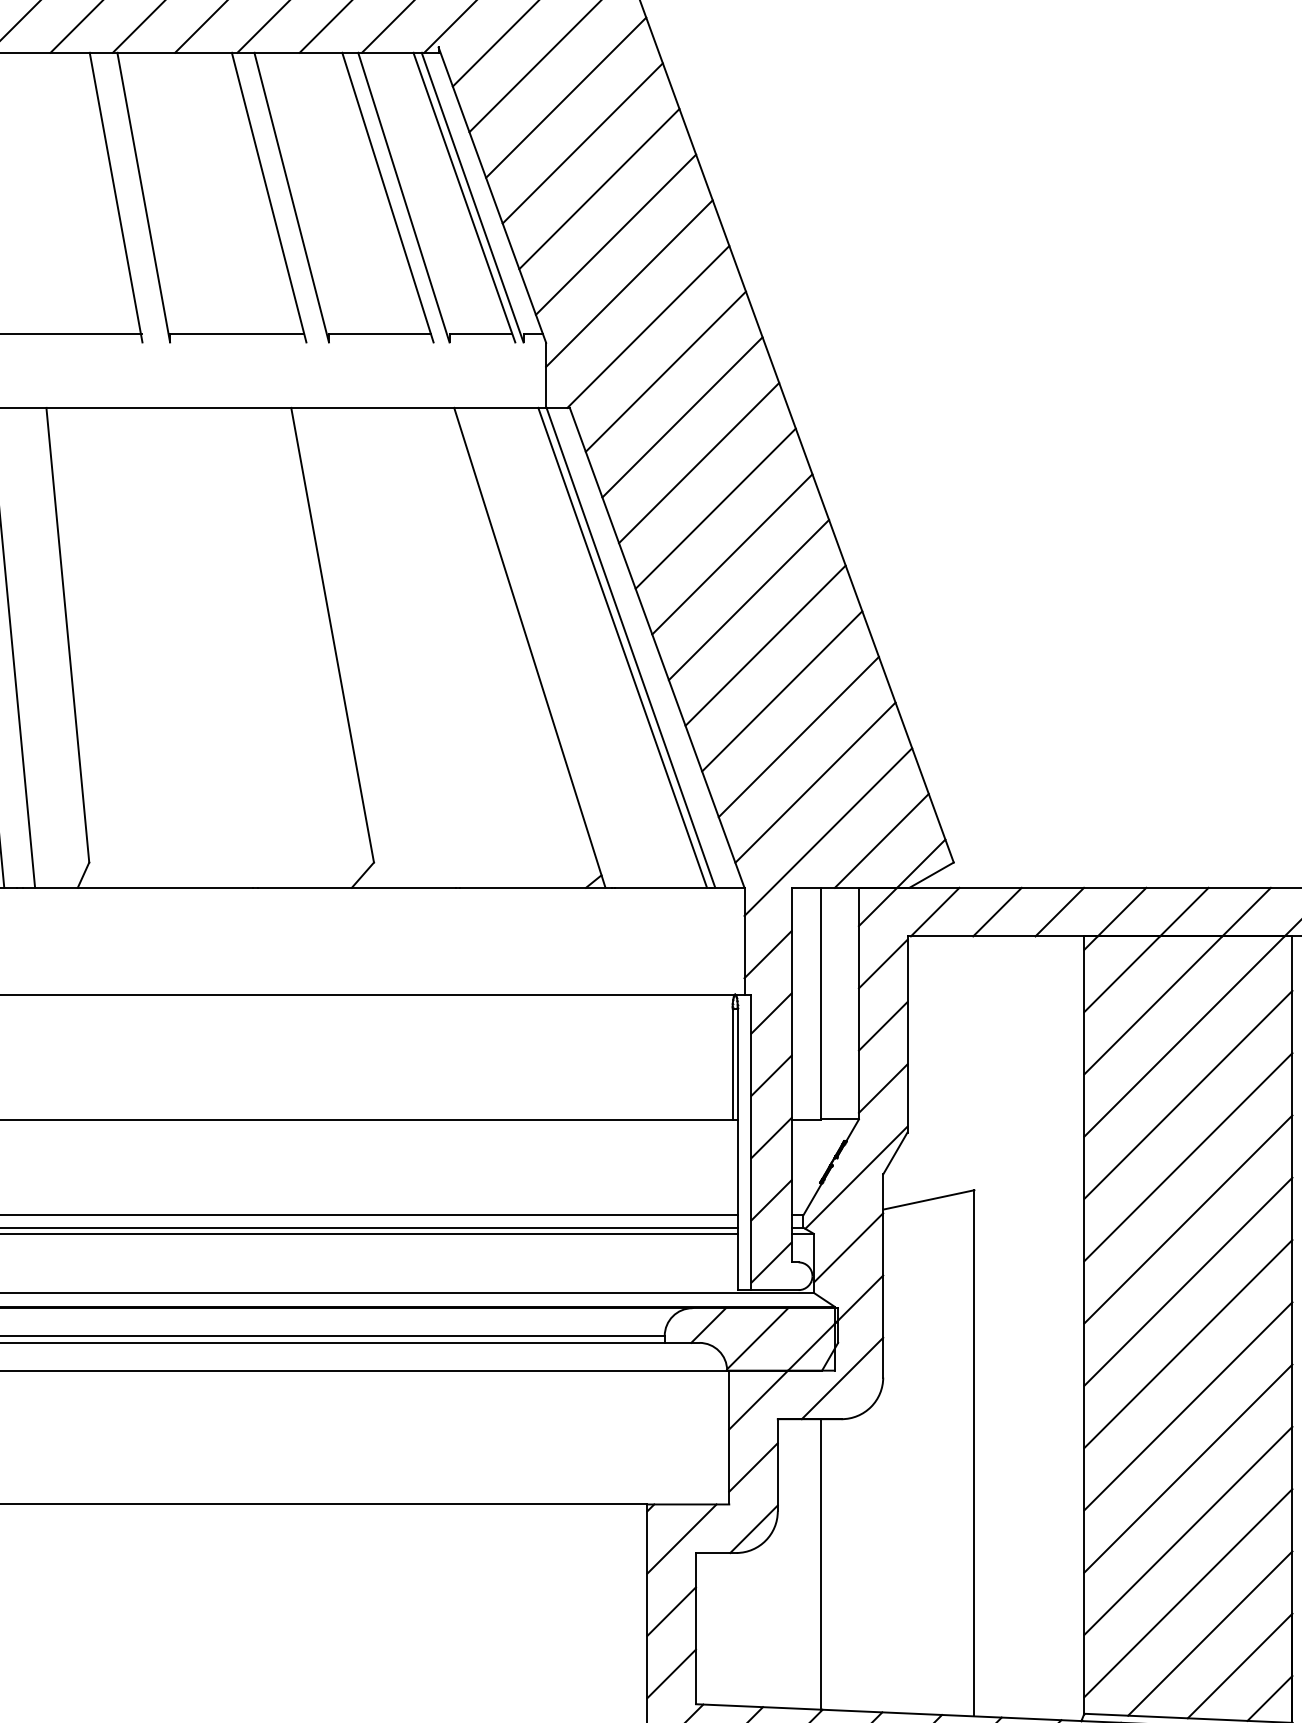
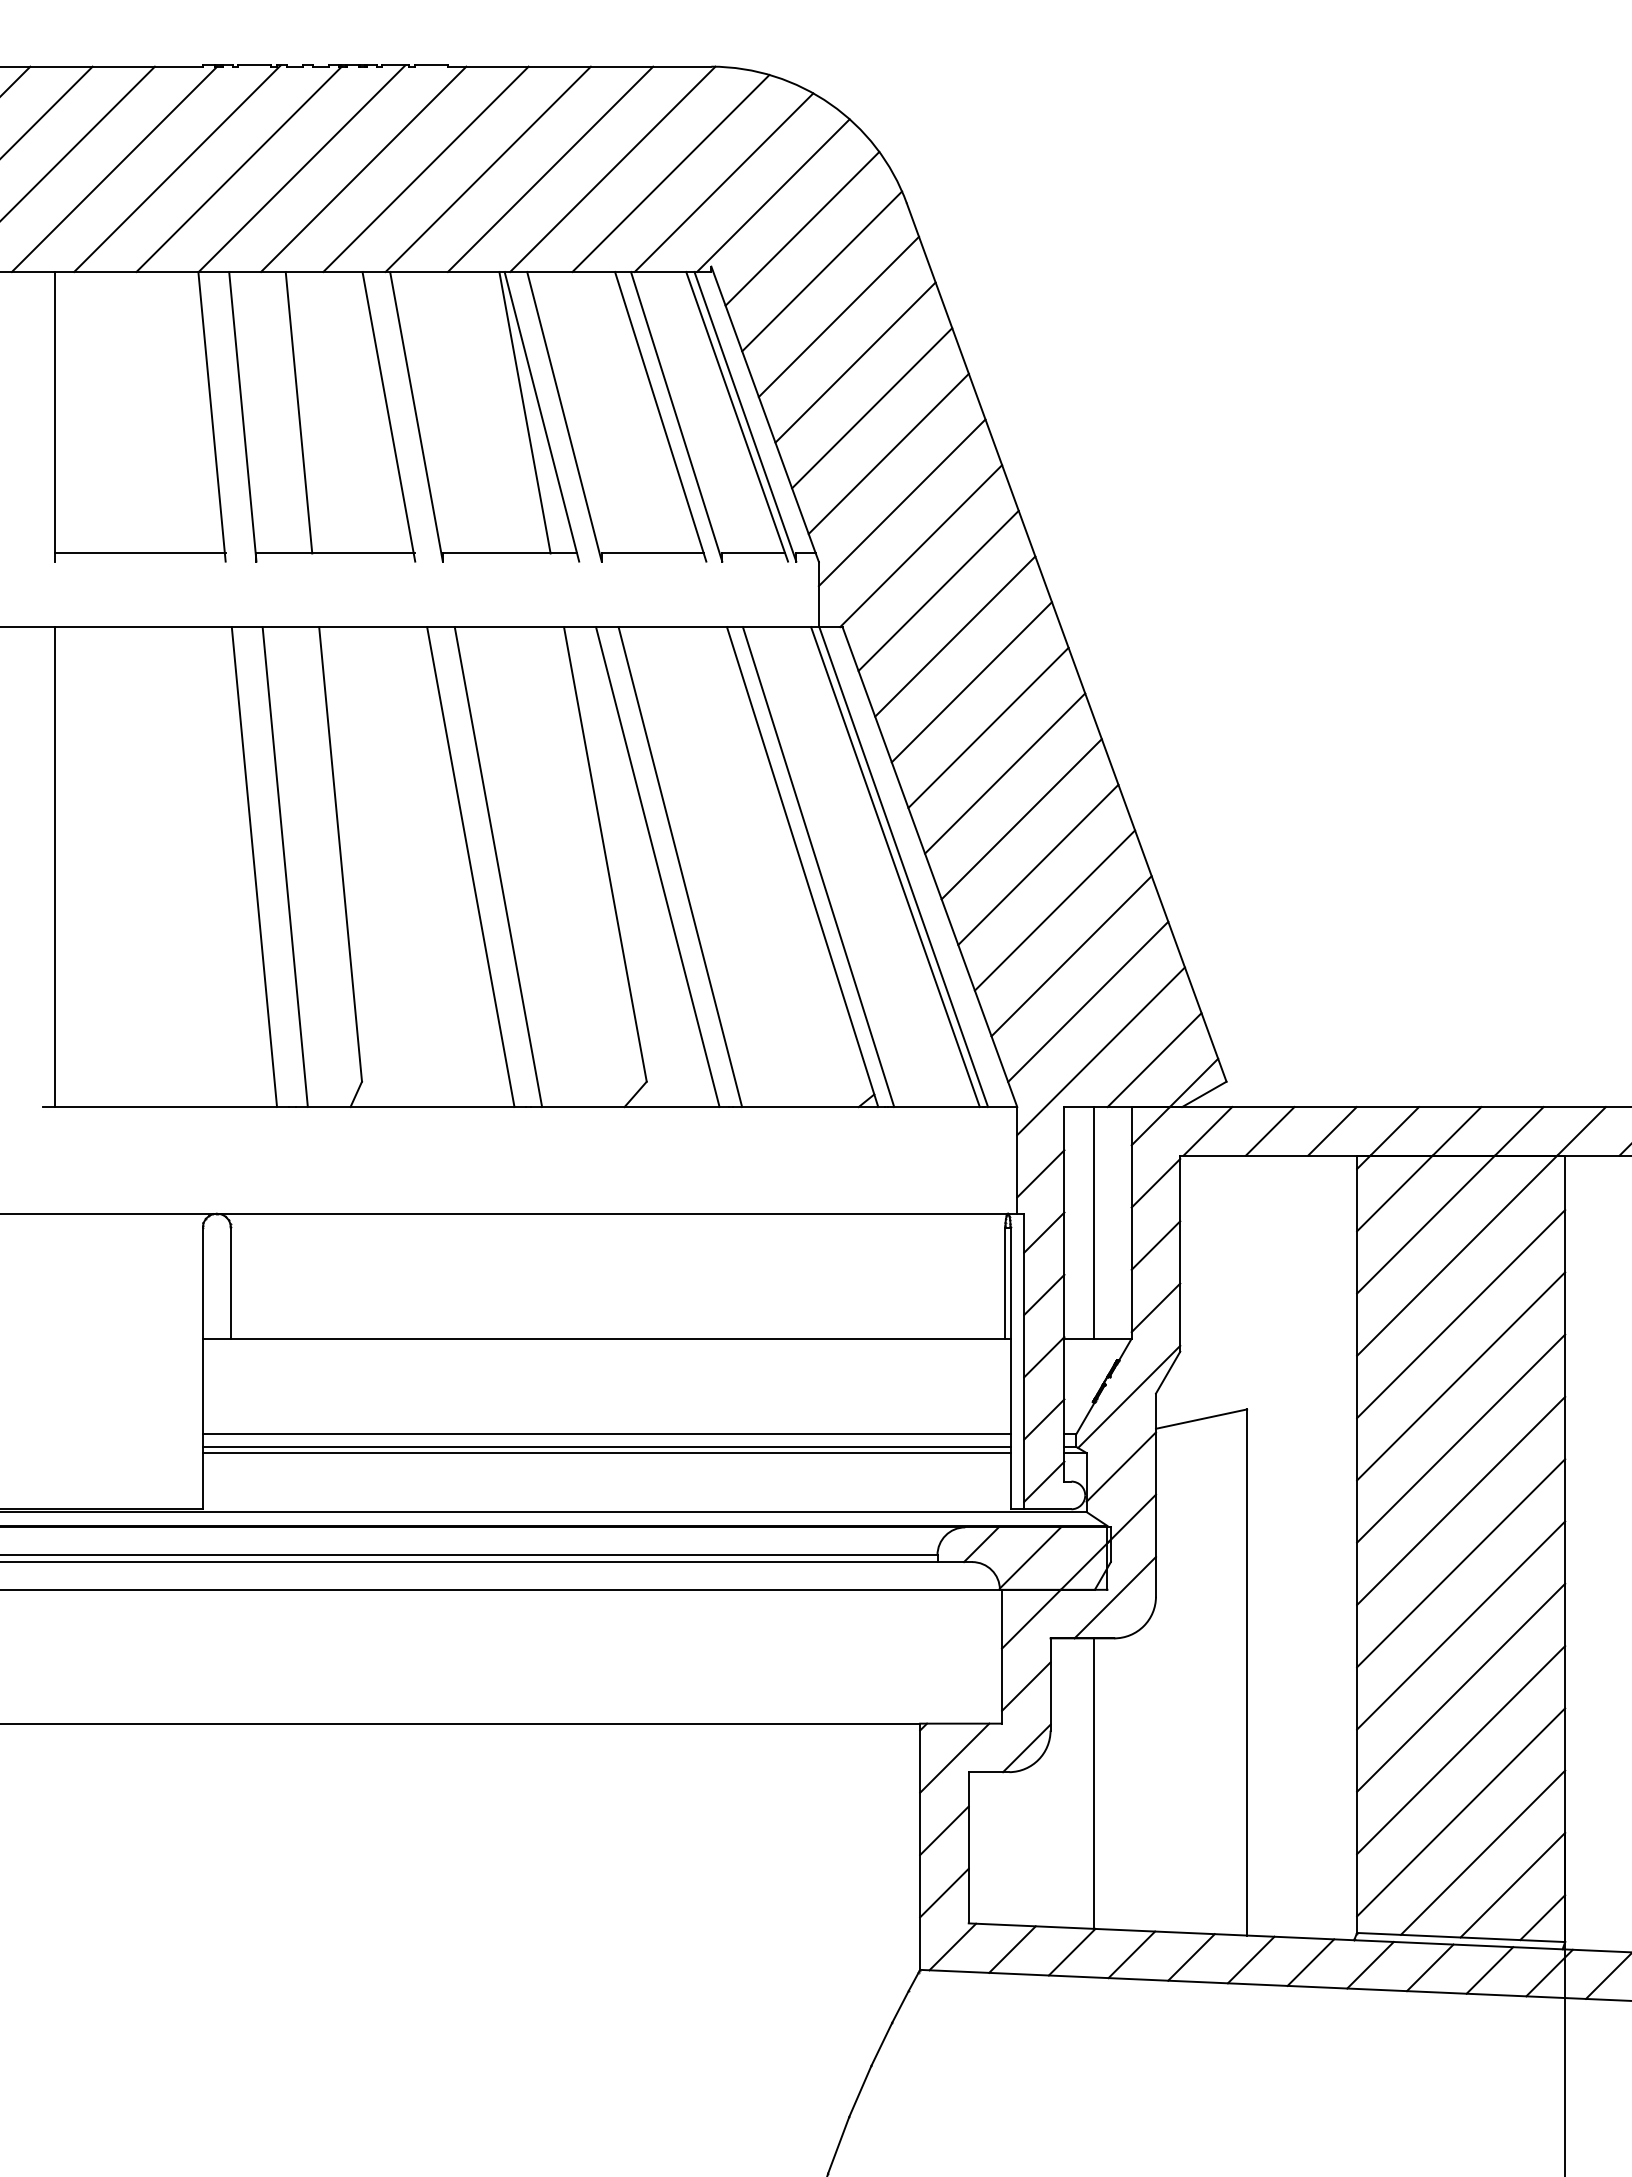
line: (25, 193) -> (298, 412), added
line: (251, 193) -> (524, 412), added
line: (197, 648) -> (470, 867), added
line: (225, 648) -> (498, 867), added
line: (384, 648) -> (657, 867), added
line: (407, 648) -> (680, 867), added
line: (545, 648) -> (818, 867), added

